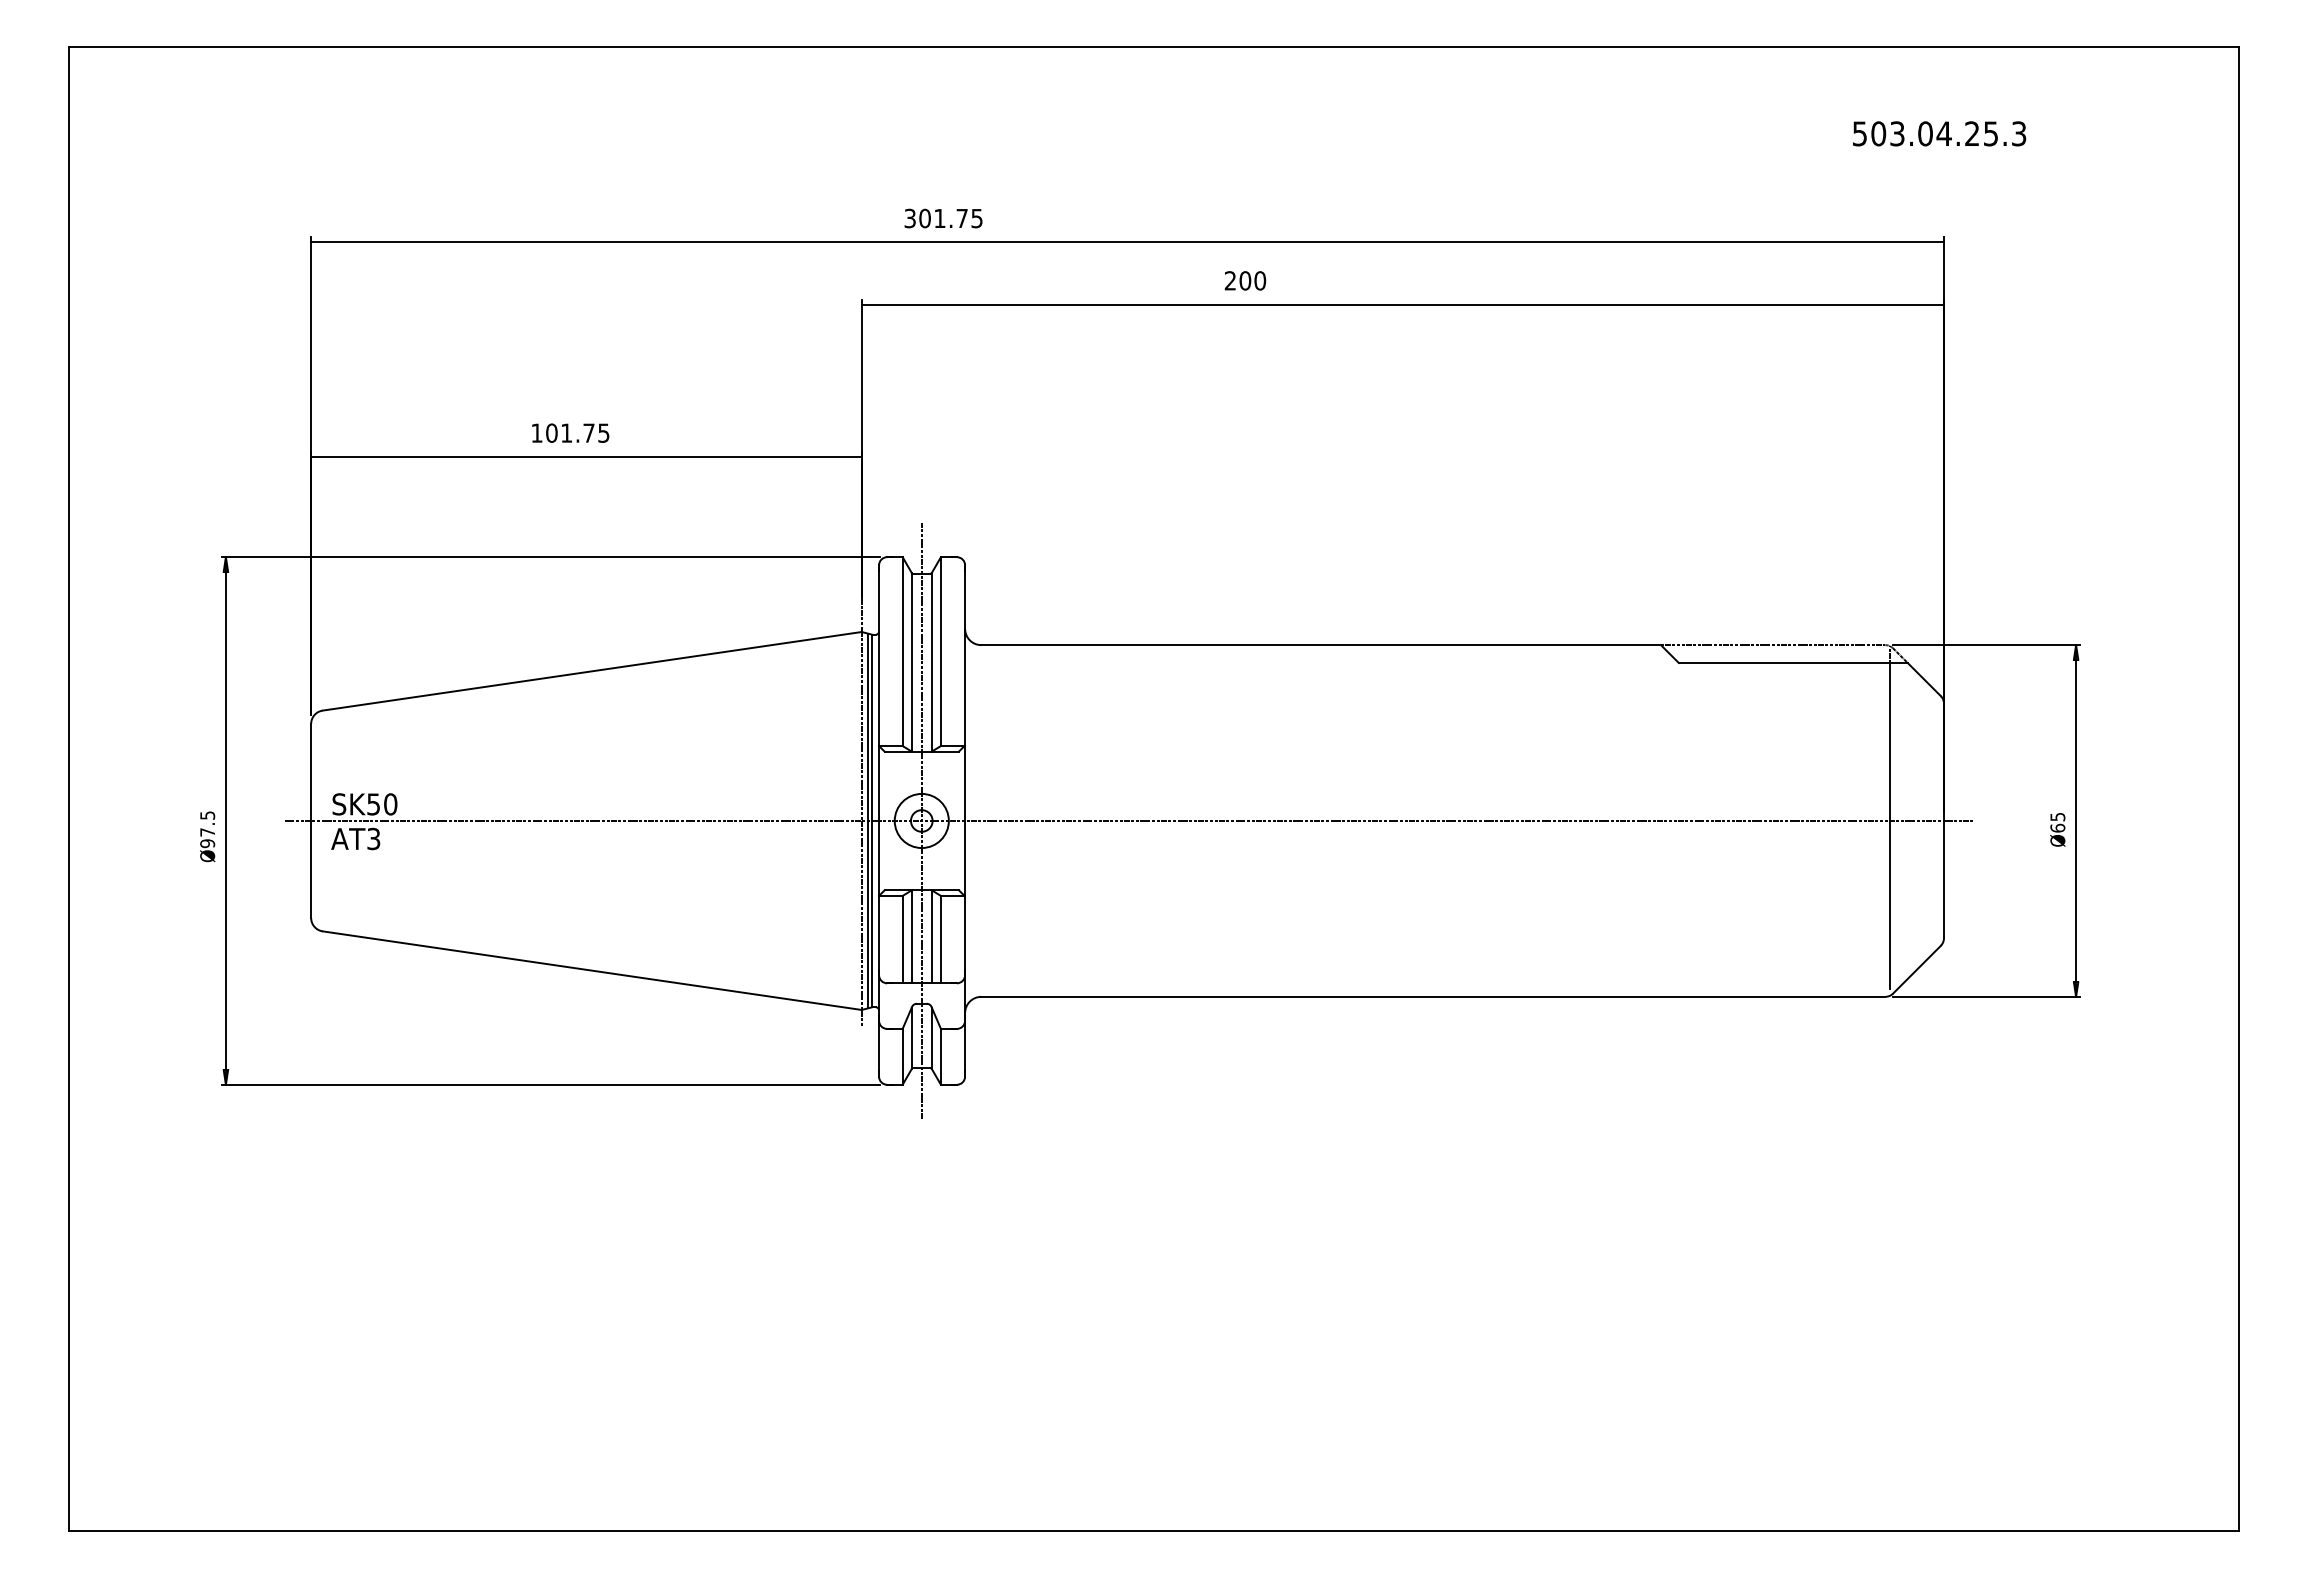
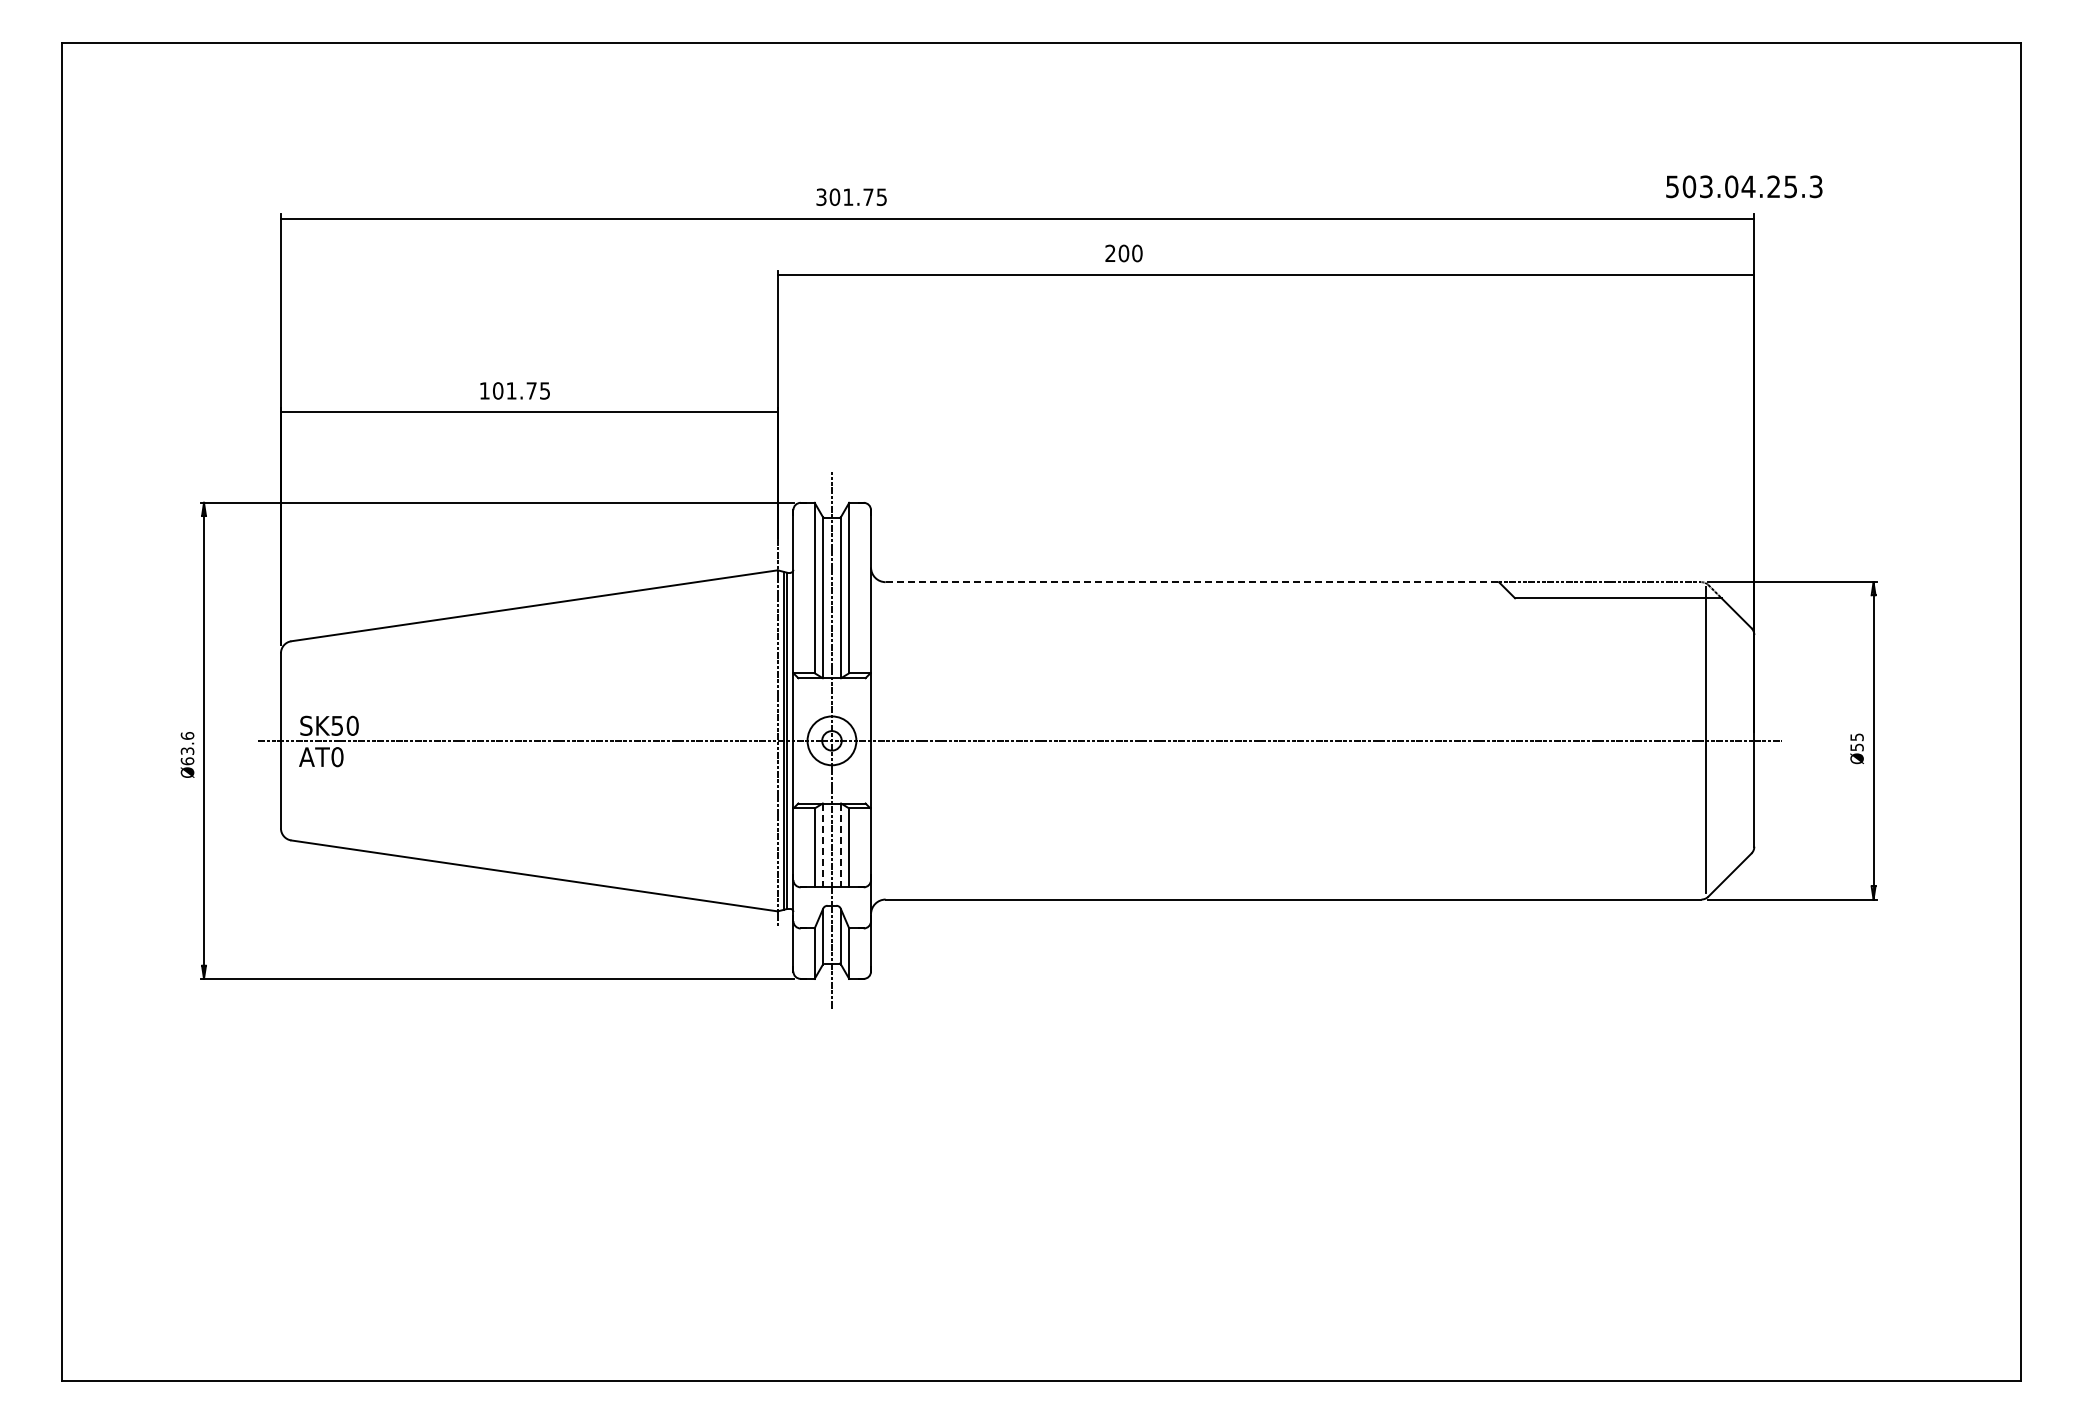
text: (1939, 133) -> (1744, 186), moved
line: (1321, 645) -> (1192, 582), solid -> dashed
text: (2057, 828) -> (1856, 747), Ø65 -> Ø55
text: (207, 829) -> (187, 748), Ø97.5 -> Ø63.6
text: (373, 839) -> (337, 757), AT3 -> AT0
line: (911, 936) -> (822, 845), solid -> dashed
line: (932, 936) -> (841, 845), solid -> dashed

